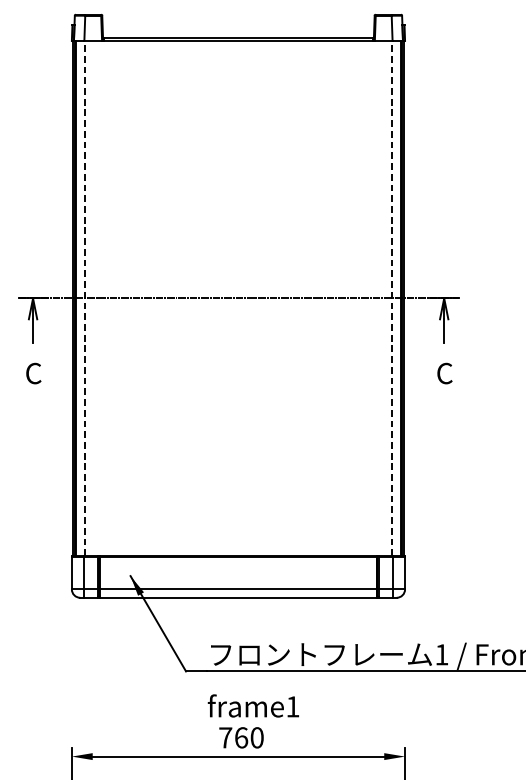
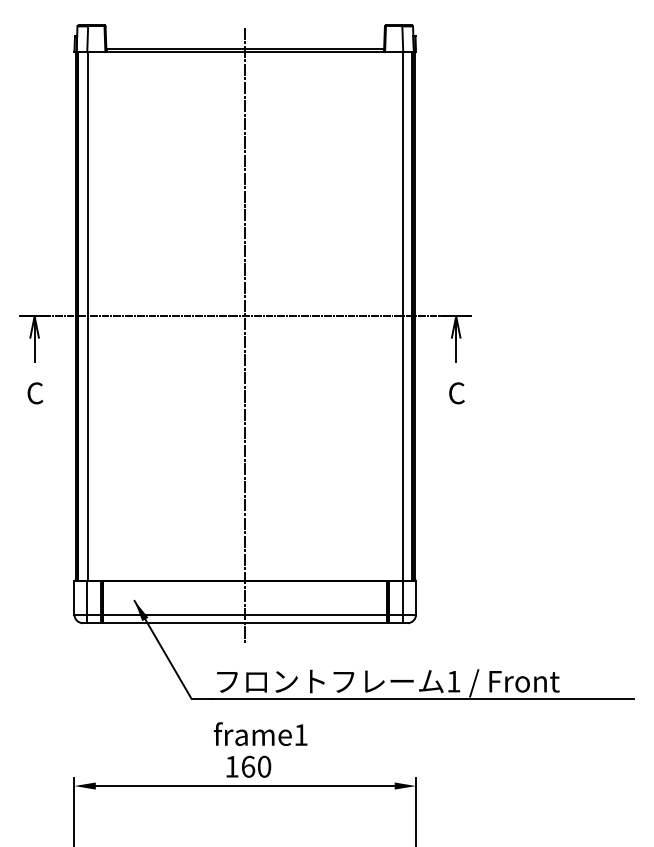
line: (84, 297) -> (87, 315), dashed -> solid
line: (391, 297) -> (402, 315), dashed -> solid
line: (238, 317) -> (245, 335), added
text: (225, 737) -> (231, 766), 760 -> 160

